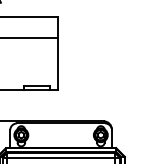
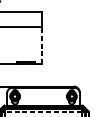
line: (58, 63) -> (41, 45), solid -> dashed
line: (60, 157) -> (43, 112), solid -> dashed

